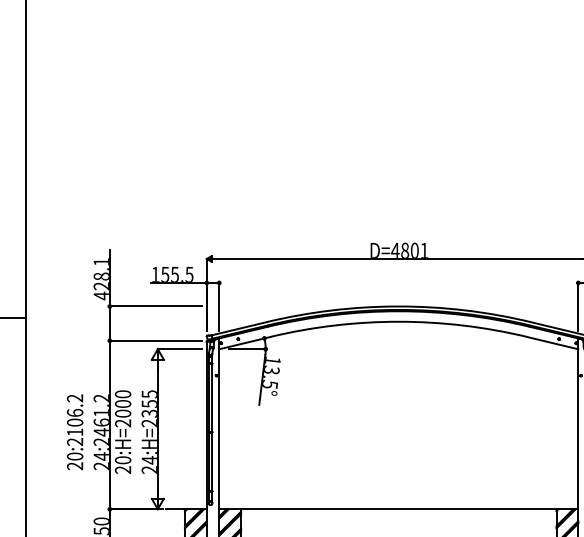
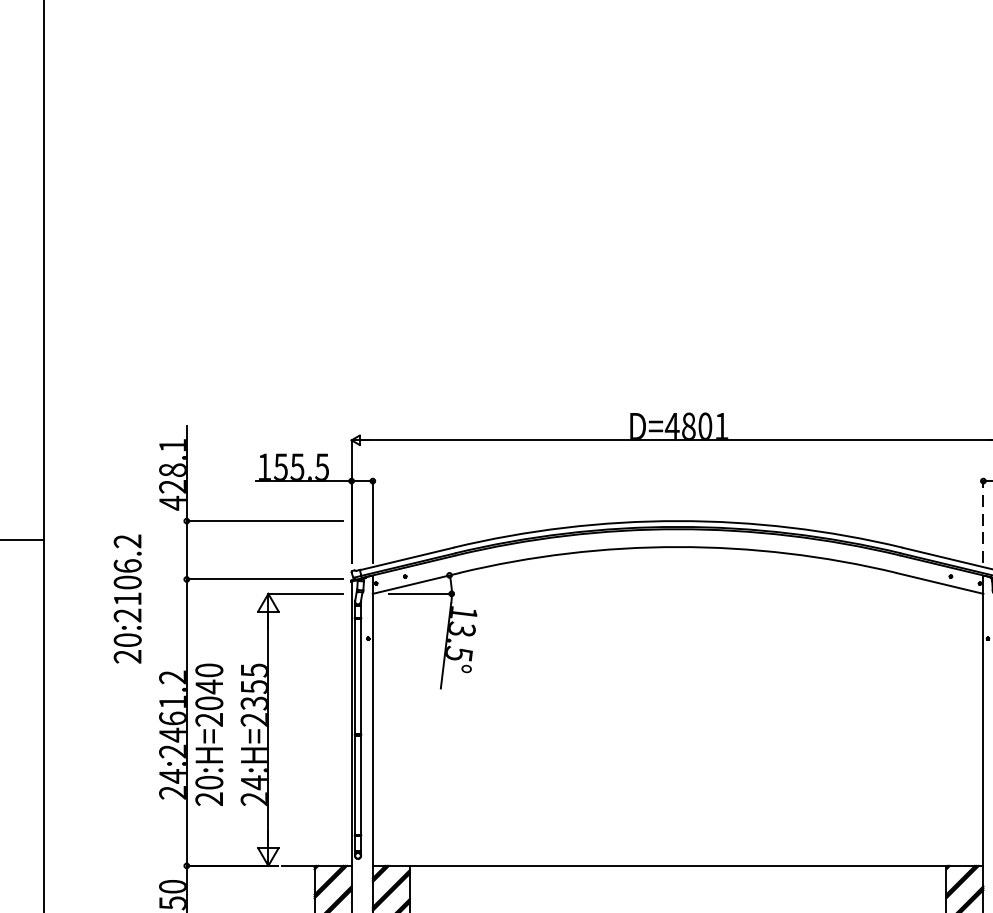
line: (578, 306) -> (983, 521), solid -> dashed
text: (123, 403) -> (209, 686), 20:H=2000 -> 20:H=2040
text: (75, 432) -> (128, 599), moved

